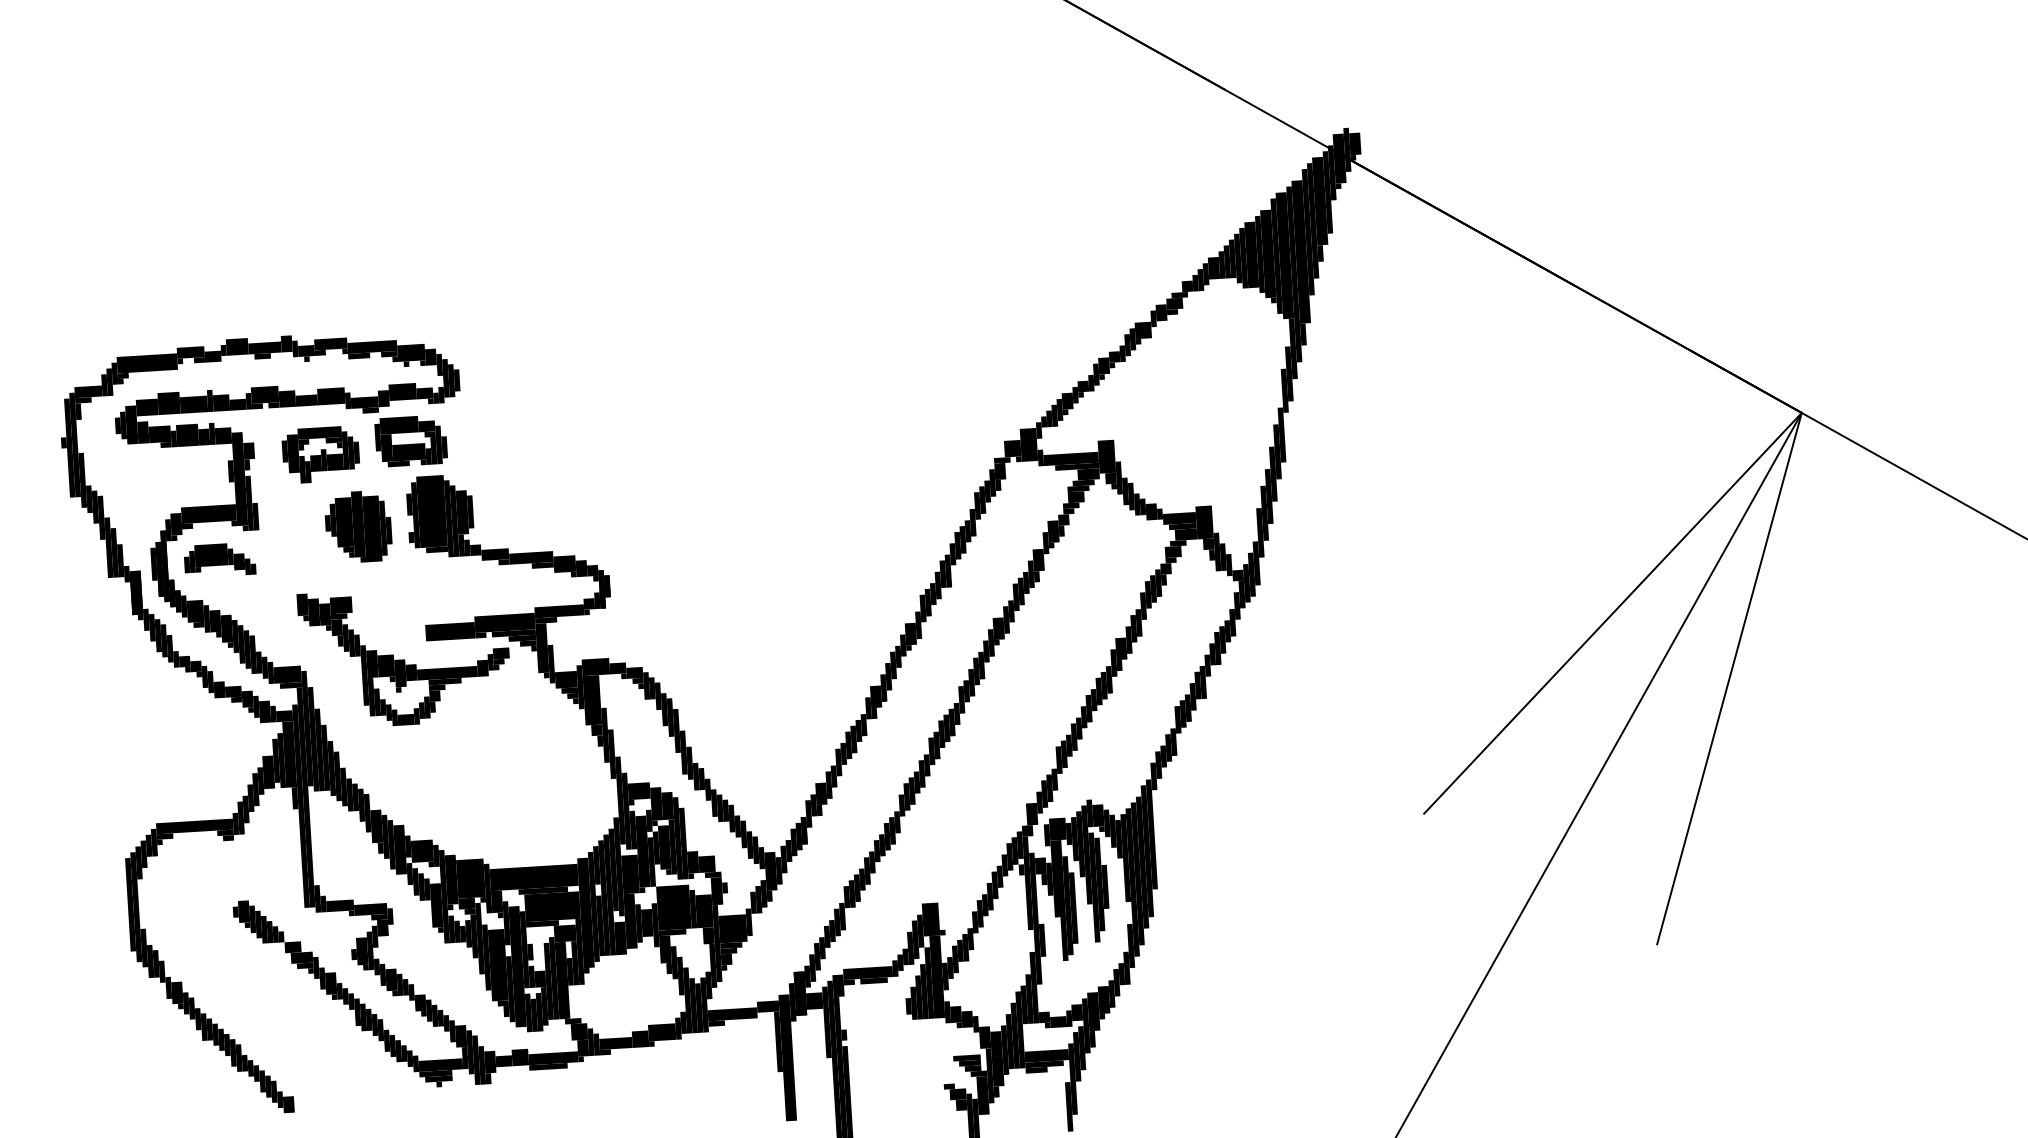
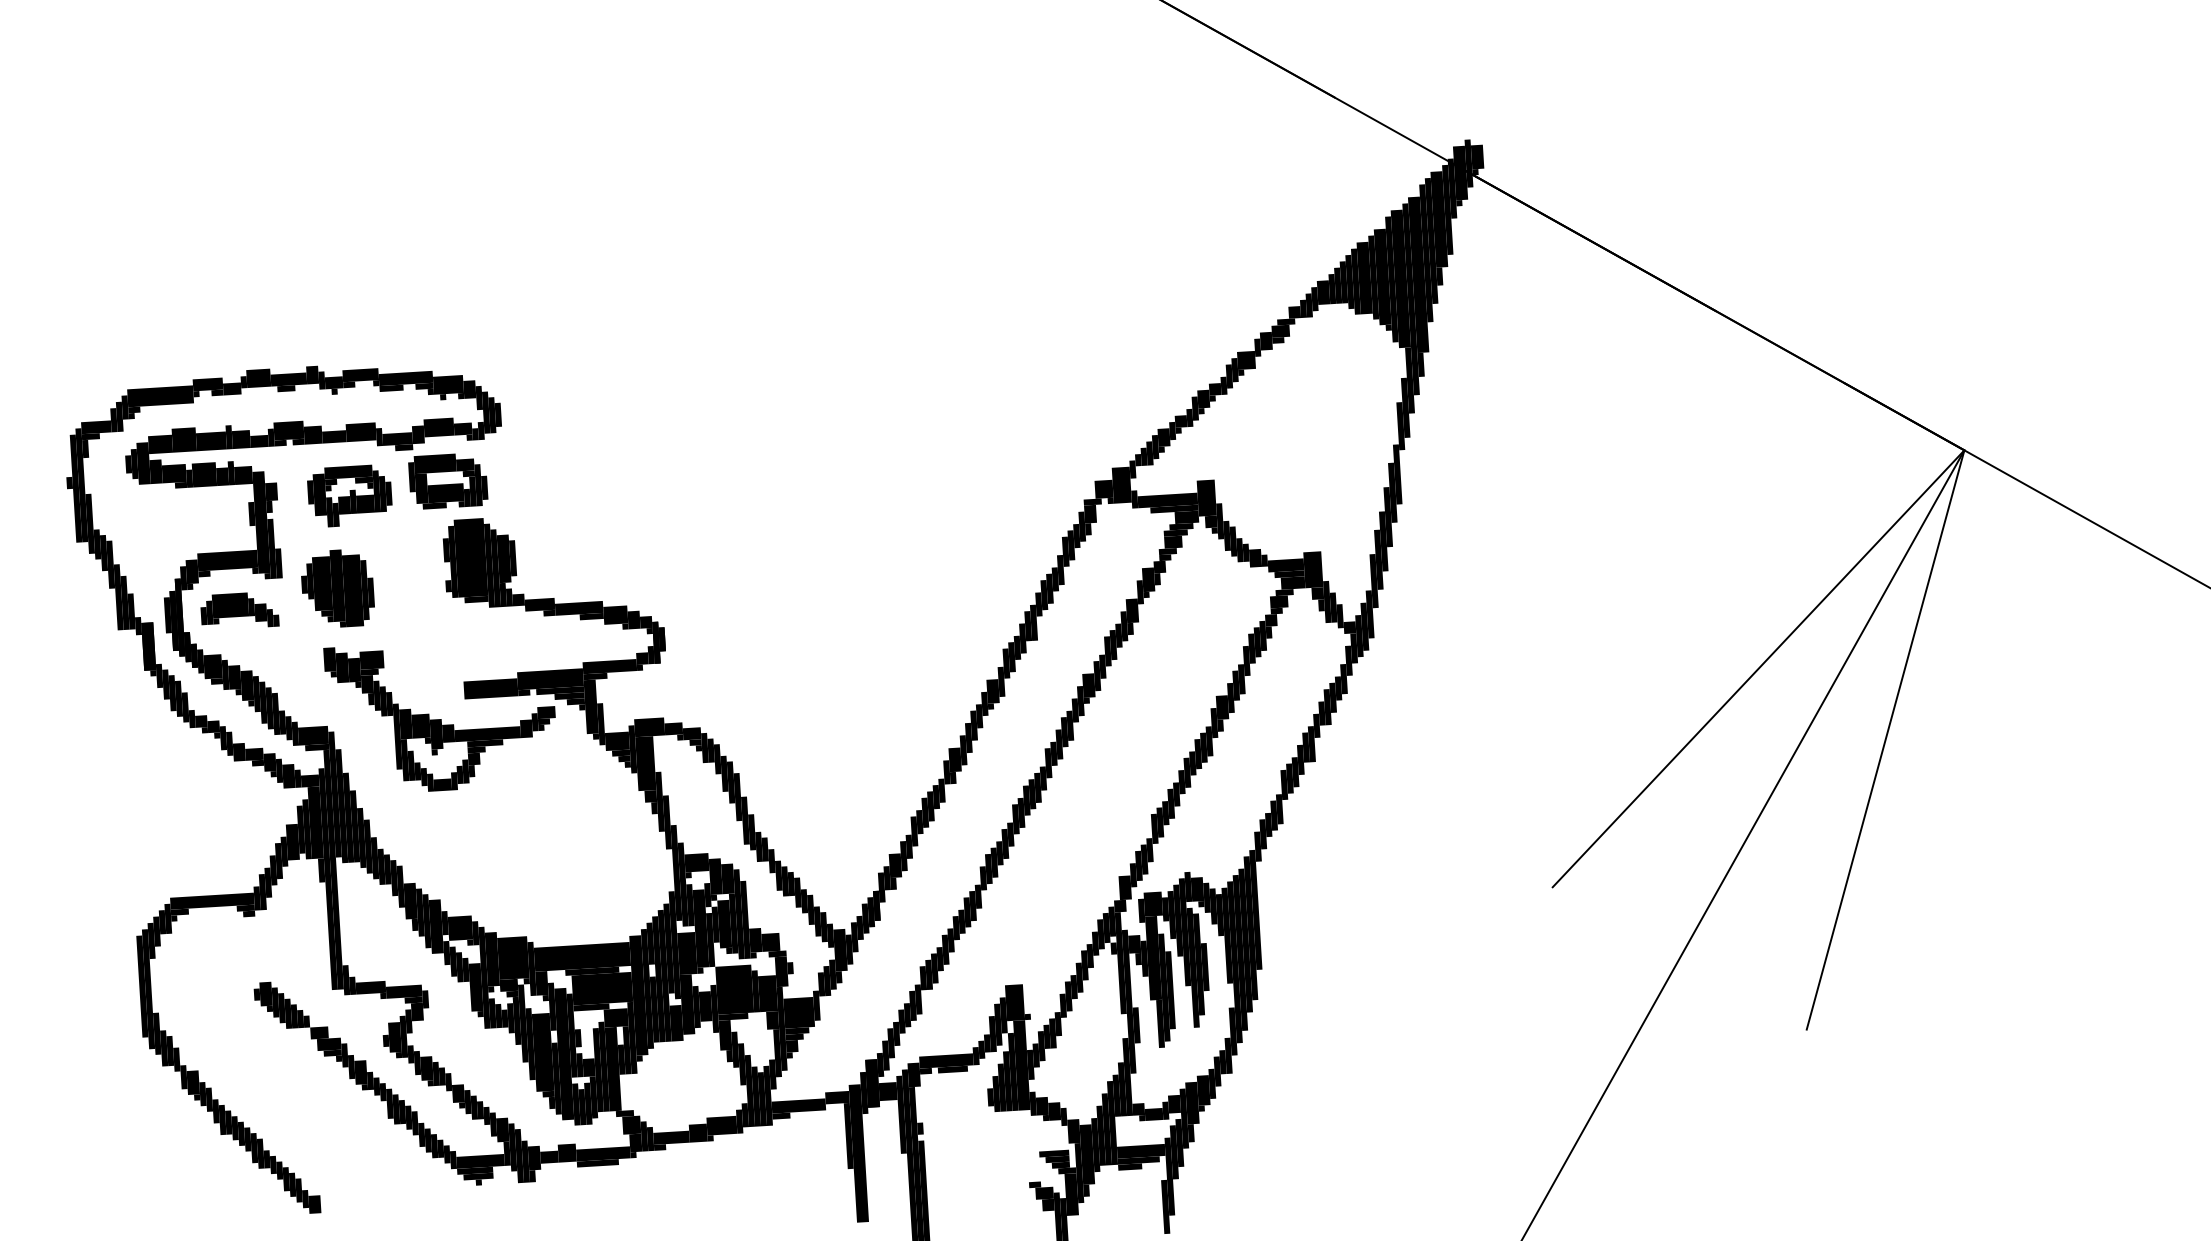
part: (358, 526) -> (337, 588), moved

